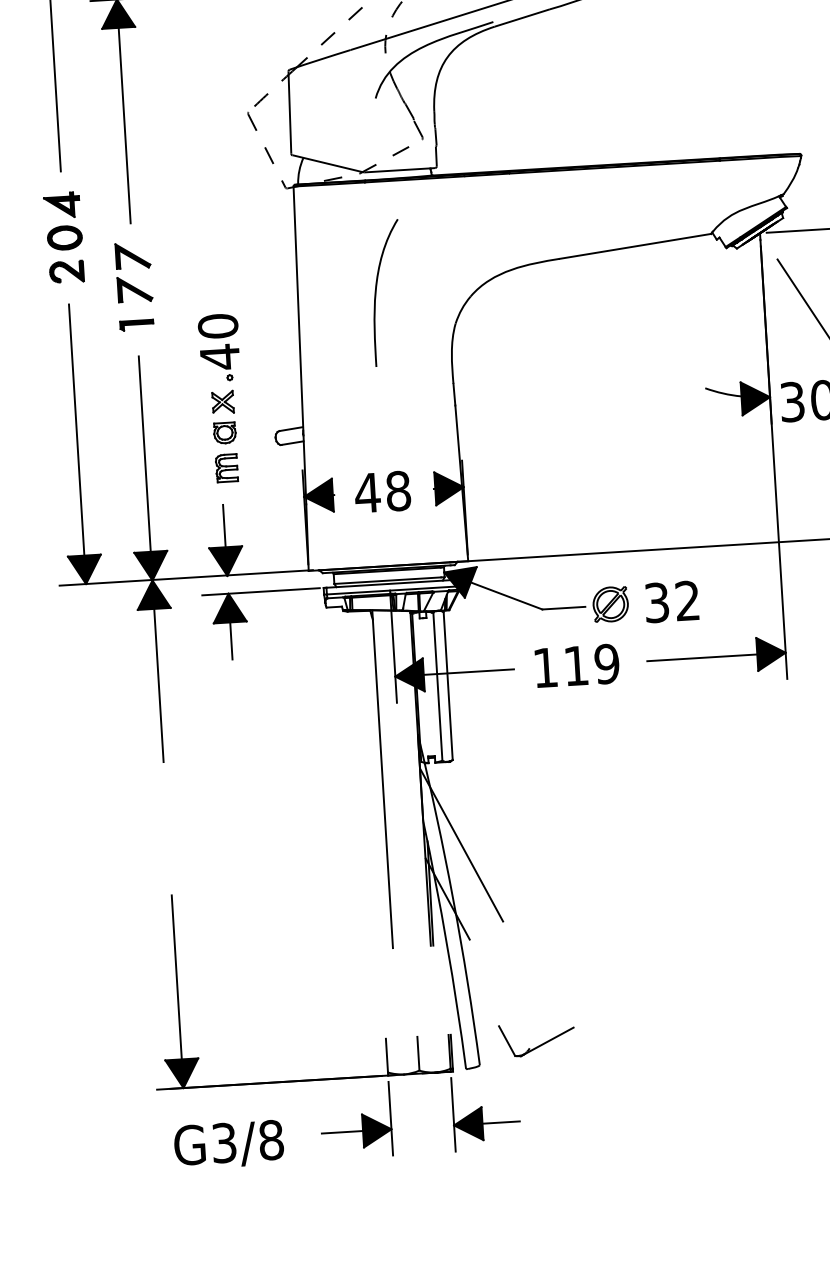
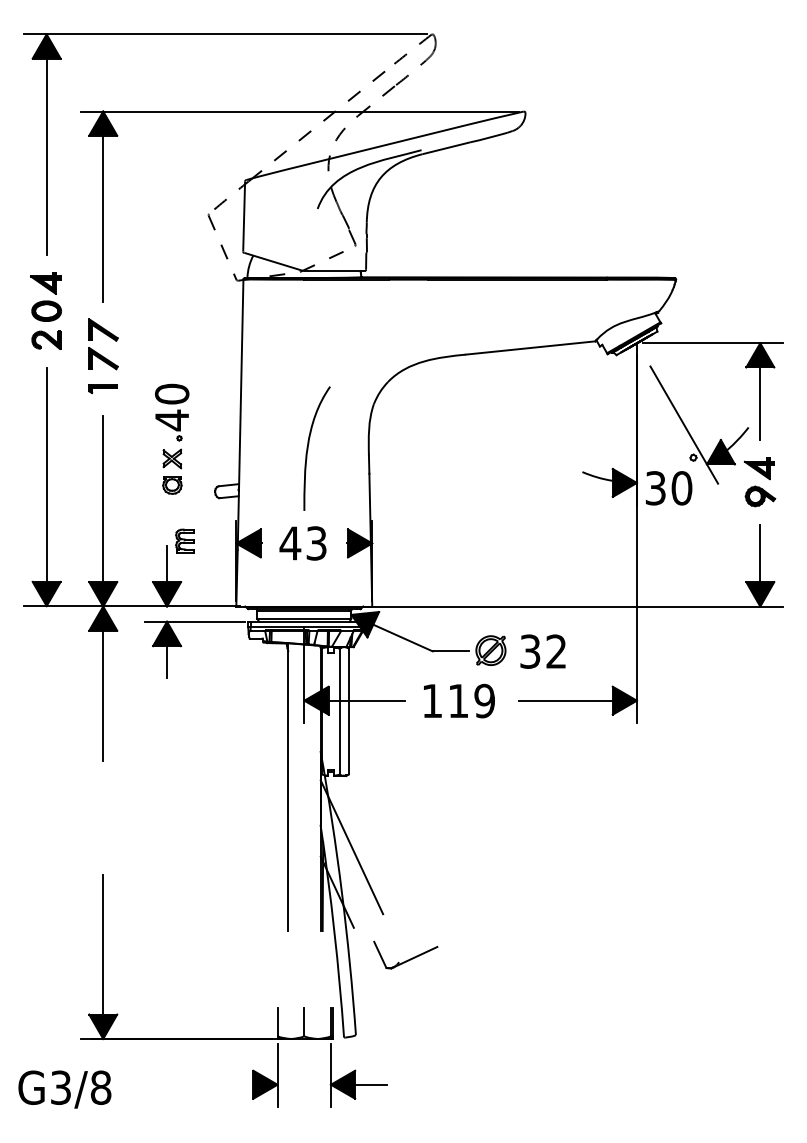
curve: (376, 293) -> (308, 448), moved
part: (226, 467) -> (184, 540), moved
text: (398, 491) -> (316, 543), 48 -> 43
part: (536, 1038) -> (405, 954), moved
line: (342, 1132) -> (235, 1084), removed
text: (228, 1144) -> (64, 1089), moved

